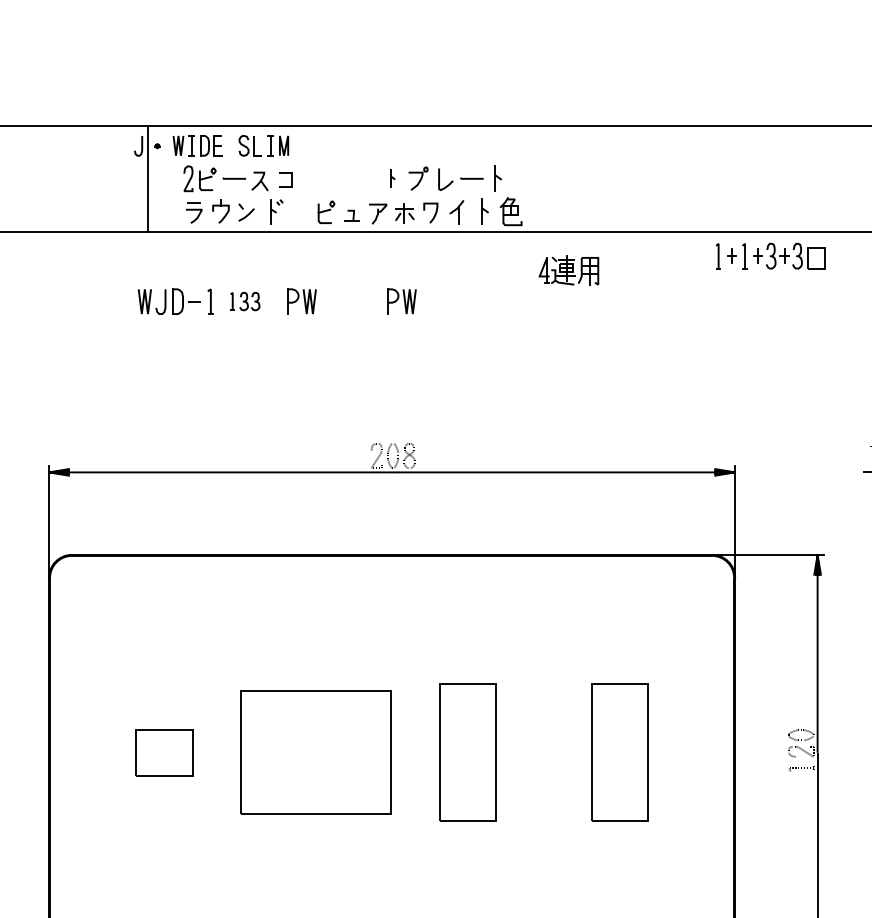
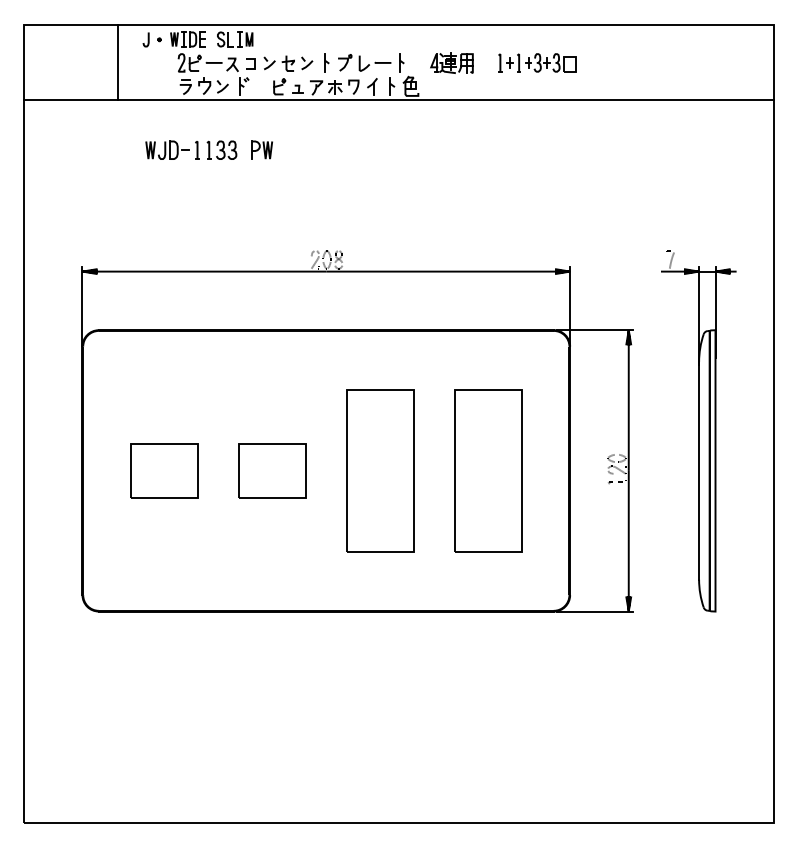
line: (147, 178) -> (117, 62), moved
part: (392, 178) -> (326, 62), size x1.43
part: (338, 179) -> (288, 63), added
part: (770, 255) -> (537, 62), moved
part: (568, 269) -> (451, 62), moved
part: (244, 300) -> (221, 149), size x1.43
part: (400, 300) -> (332, 149), removed
part: (164, 752) -> (164, 470), size x1.67
part: (316, 752) -> (272, 470), size x0.62
part: (468, 752) -> (380, 470), size x1.67
part: (620, 752) -> (488, 470), size x1.67

